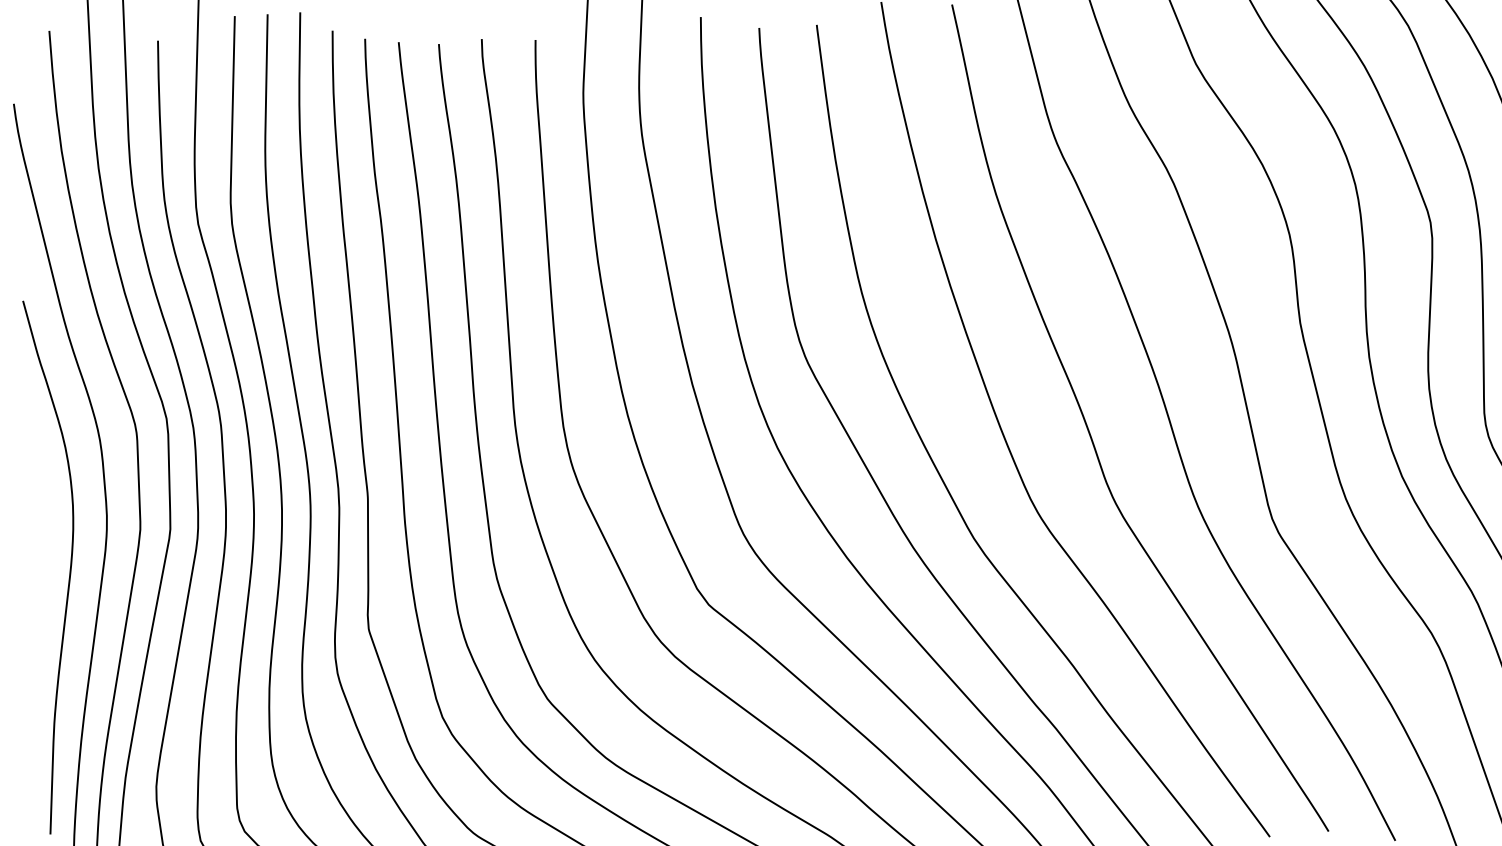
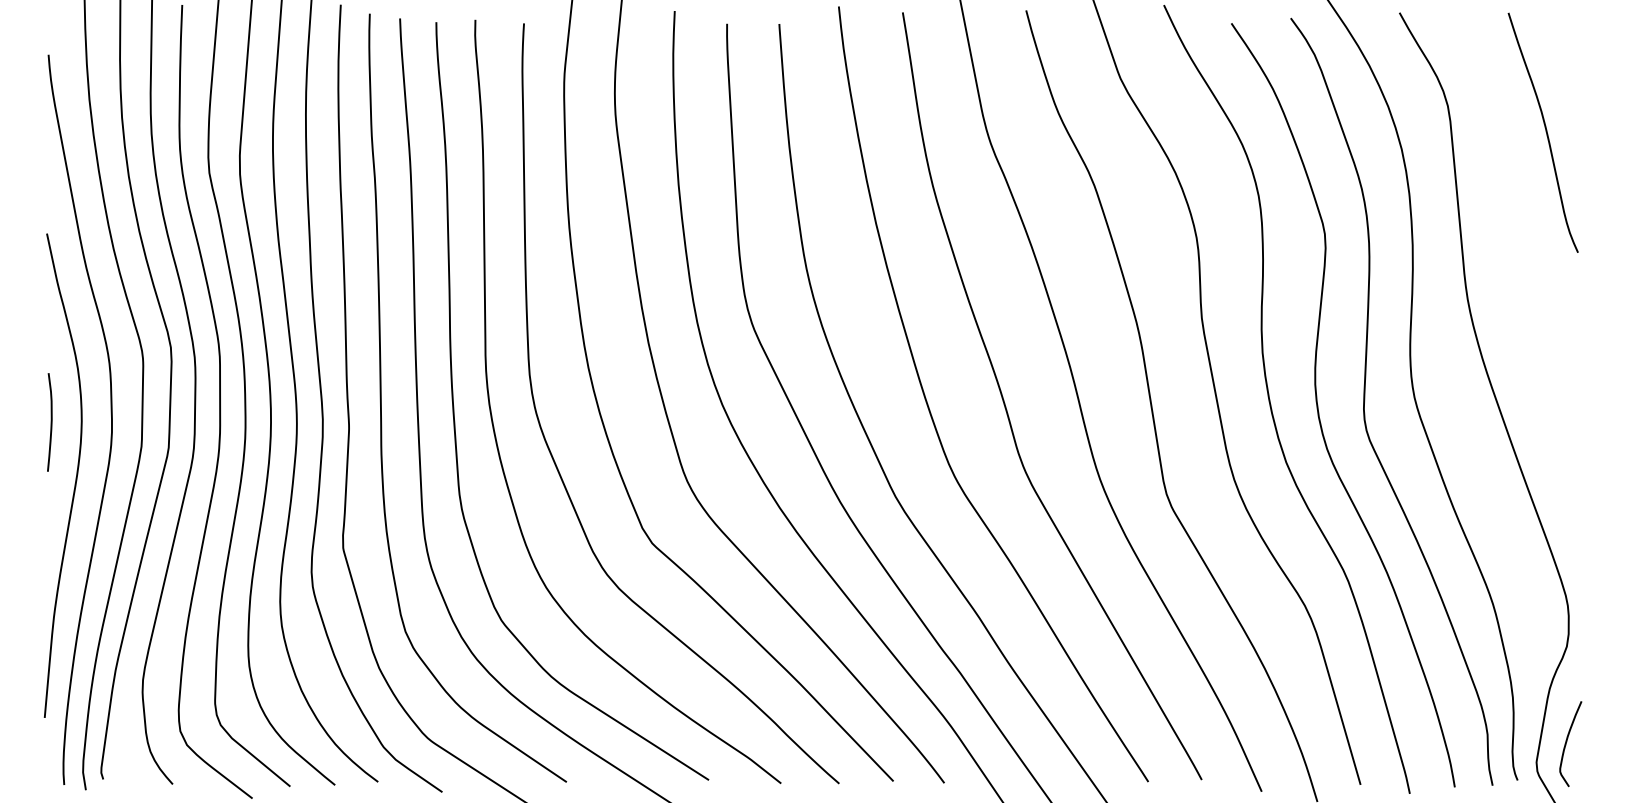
curve: (38, 508) -> (50, 422), added

